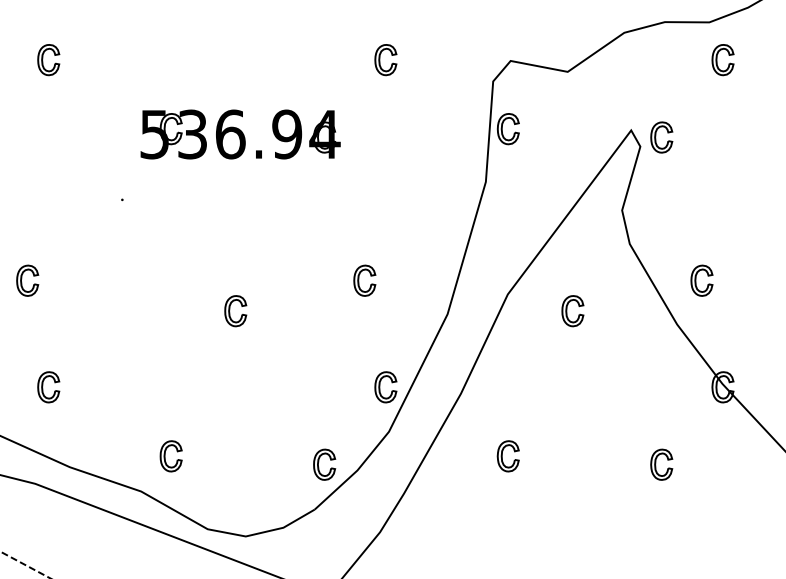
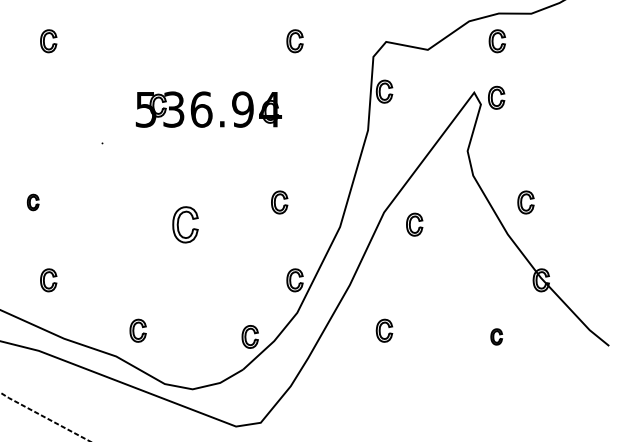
part: (721, 60) -> (496, 41), moved
part: (240, 134) -> (208, 109), moved
part: (26, 280) -> (32, 202), size x0.7
part: (234, 310) -> (184, 224), size x1.6
part: (572, 310) -> (414, 224), moved
part: (661, 464) -> (496, 336), size x0.7

